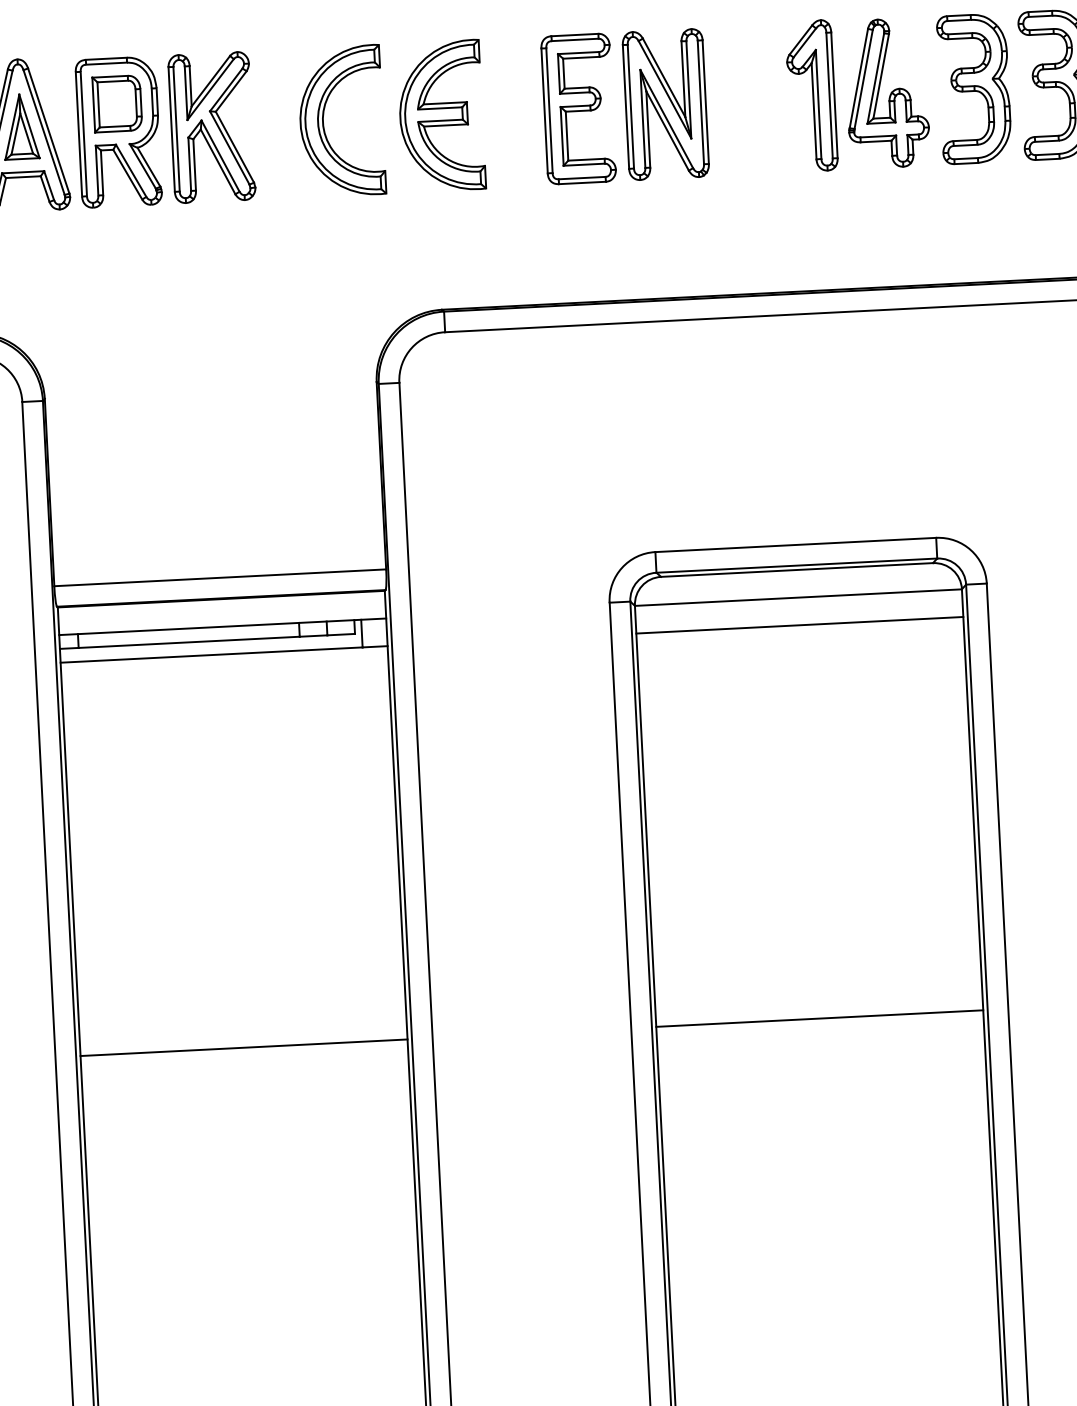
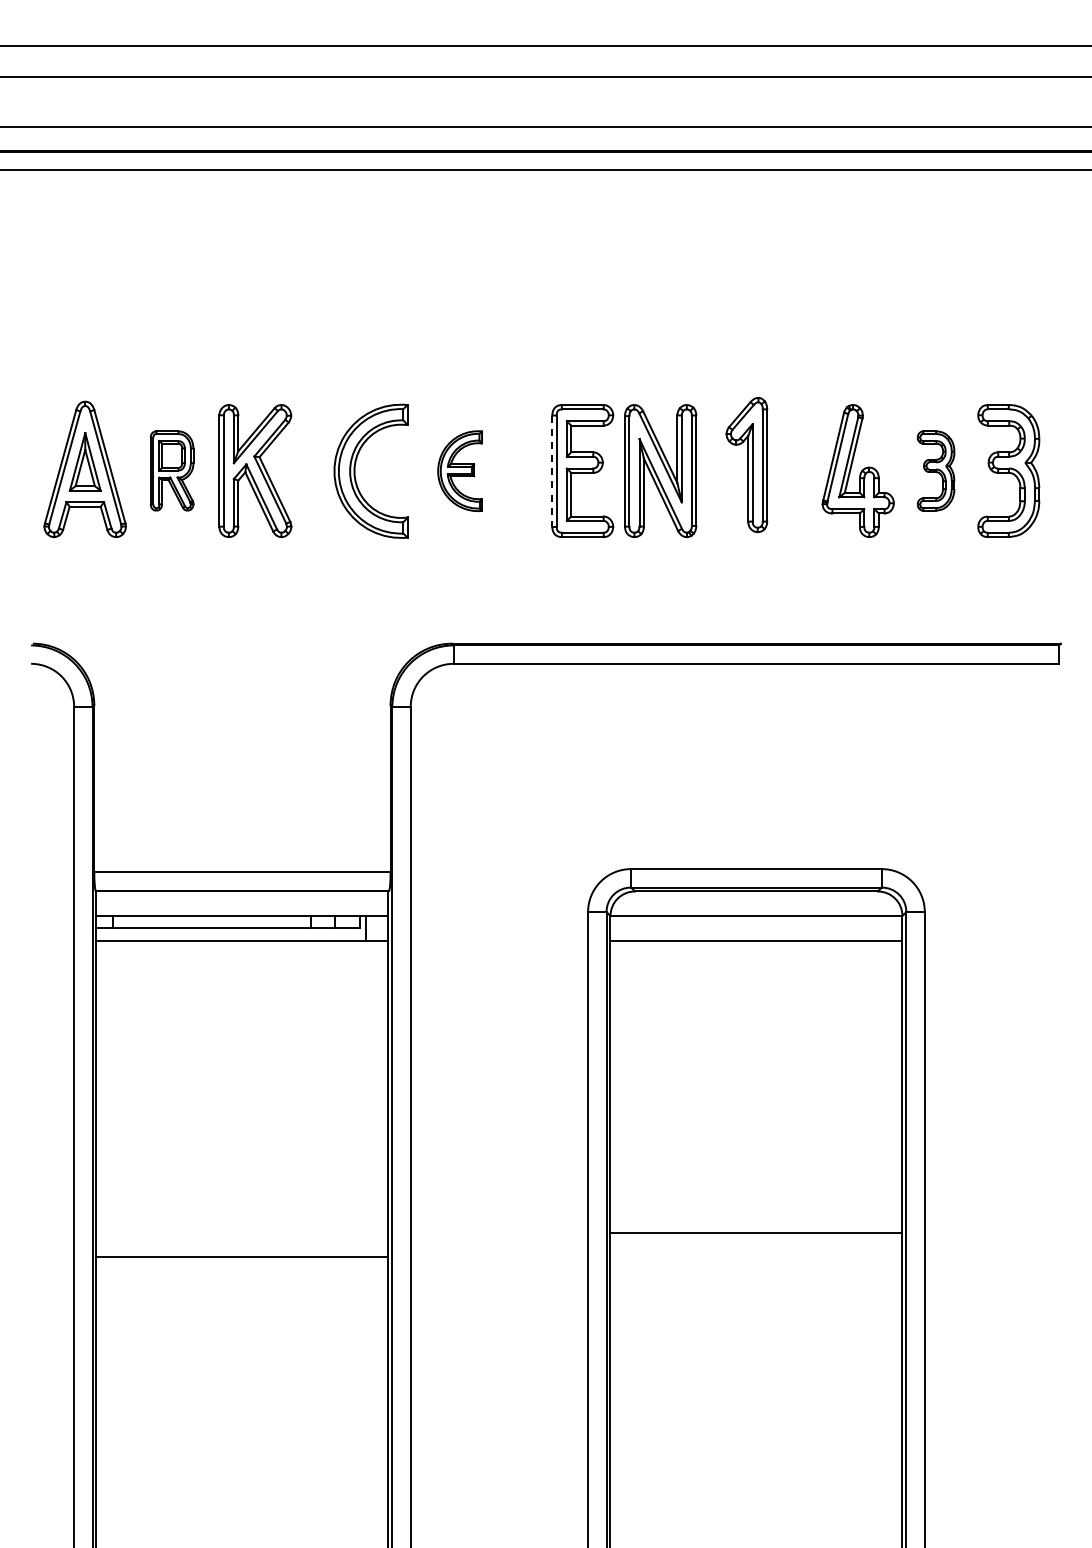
part: (973, 88) -> (935, 470), size x0.6
part: (811, 96) -> (746, 465), moved
line: (544, 111) -> (552, 471), solid -> dashed
part: (440, 115) -> (459, 470), size x0.6
part: (117, 131) -> (171, 470), size x0.6
line: (819, 1018) -> (756, 1232), moved
line: (244, 1047) -> (242, 1256), moved

